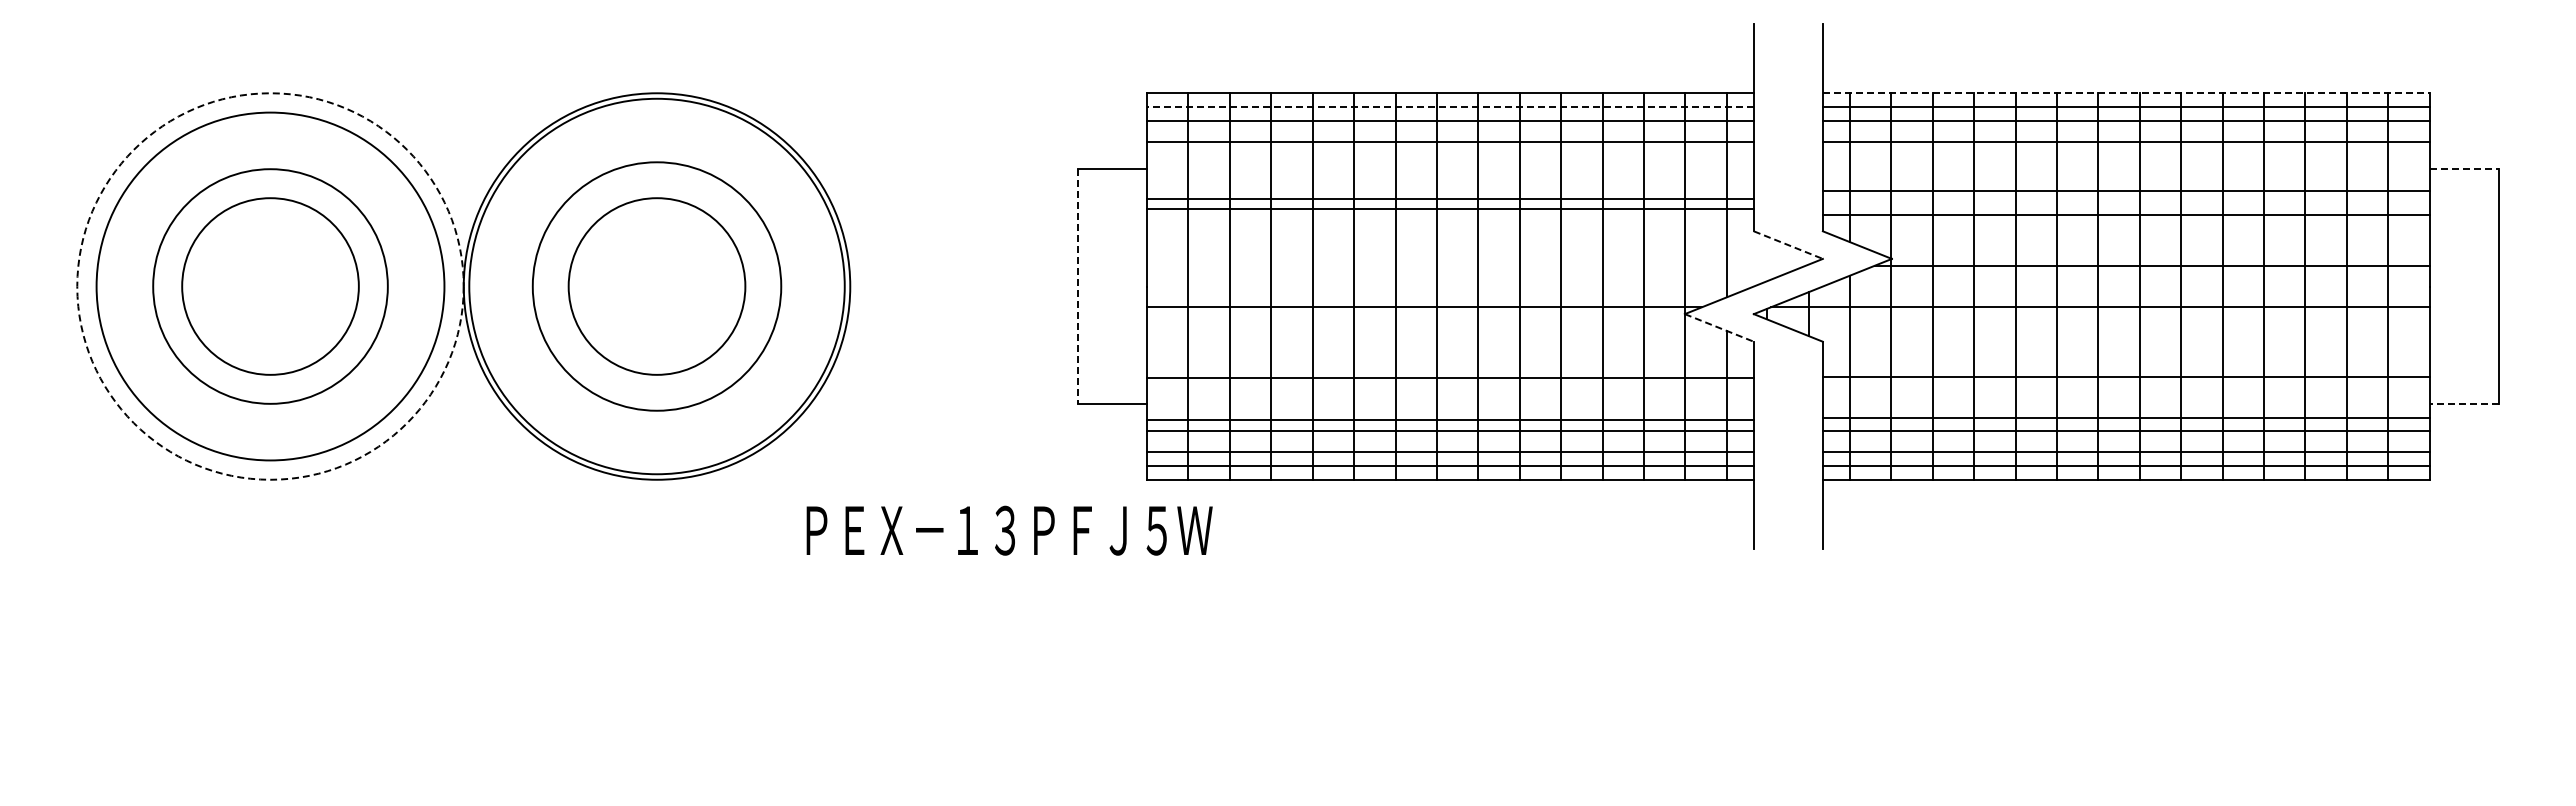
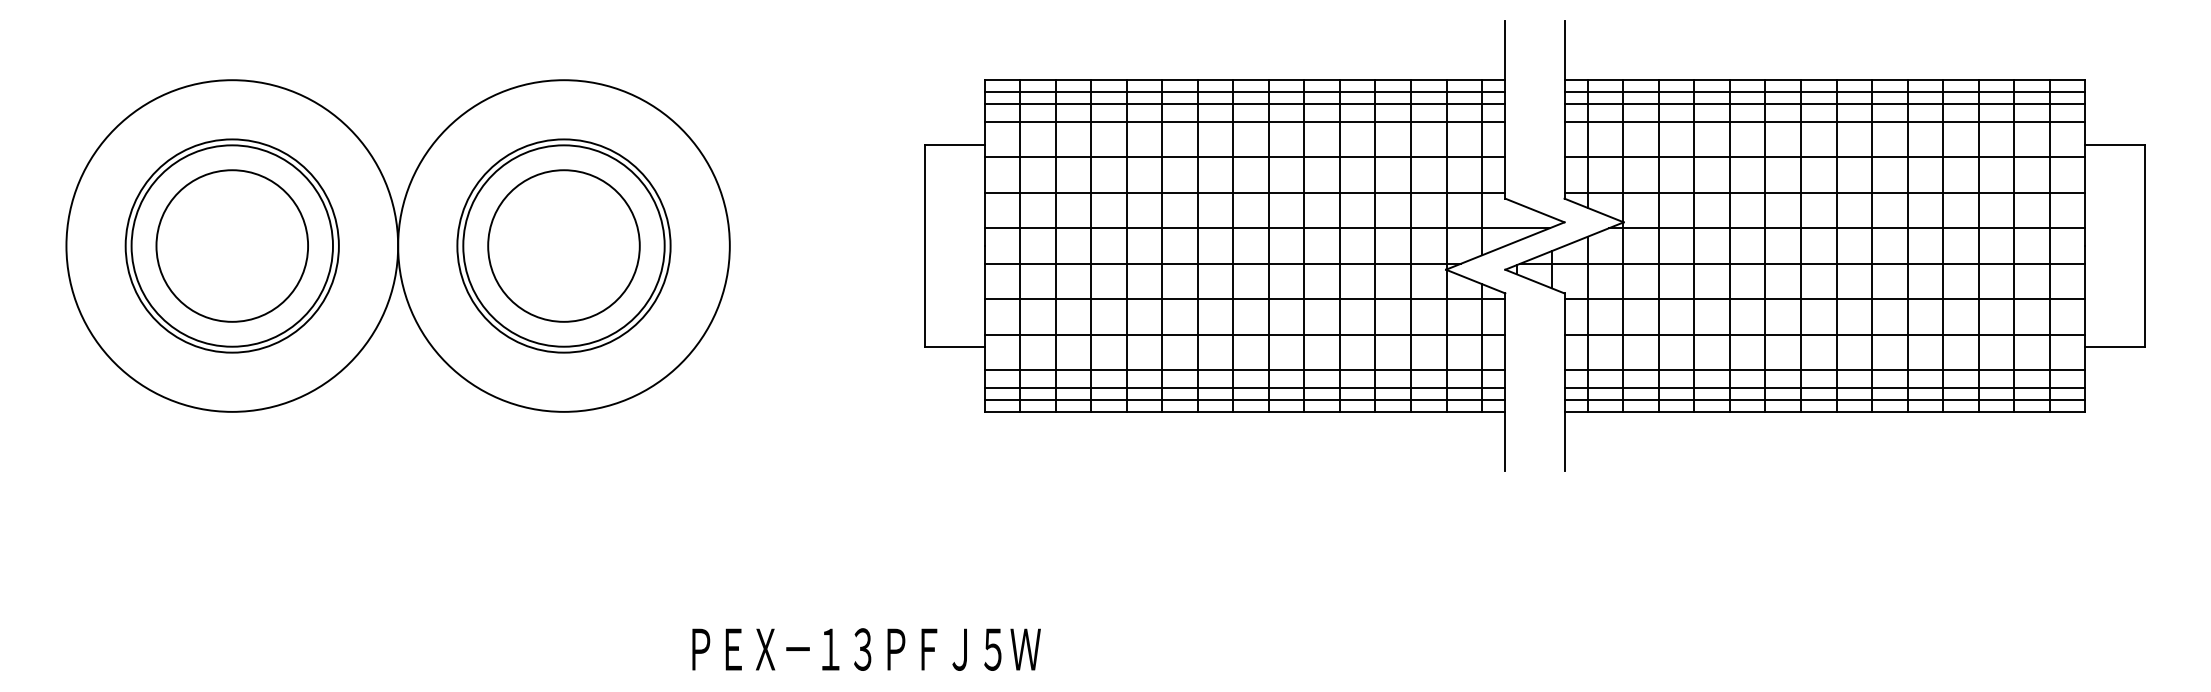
line: (2126, 93) -> (1825, 80), dashed -> solid
line: (1449, 107) -> (1244, 92), dashed -> solid
line: (2464, 169) -> (2115, 145), dashed -> solid
line: (2125, 191) -> (1824, 192), moved
line: (1450, 199) -> (1244, 192), moved
line: (1450, 209) -> (1244, 157), moved
line: (2125, 215) -> (1824, 157), moved
line: (1788, 245) -> (1535, 210), dashed -> solid
line: (1476, 265) -> (1267, 227), added
circle: (270, 286) -> (232, 246), dashed -> solid
circle: (270, 286) -> (232, 246), size x0.71
circle: (656, 286) -> (563, 246), size x0.62
line: (1078, 287) -> (925, 246), dashed -> solid
line: (1719, 328) -> (1475, 282), dashed -> solid
line: (2125, 376) -> (1824, 299), moved
line: (1450, 377) -> (1244, 299), moved
line: (2464, 403) -> (2115, 346), dashed -> solid
line: (2125, 418) -> (1824, 335), moved
line: (1450, 420) -> (1244, 335), moved
text: (1009, 530) -> (866, 649), moved

